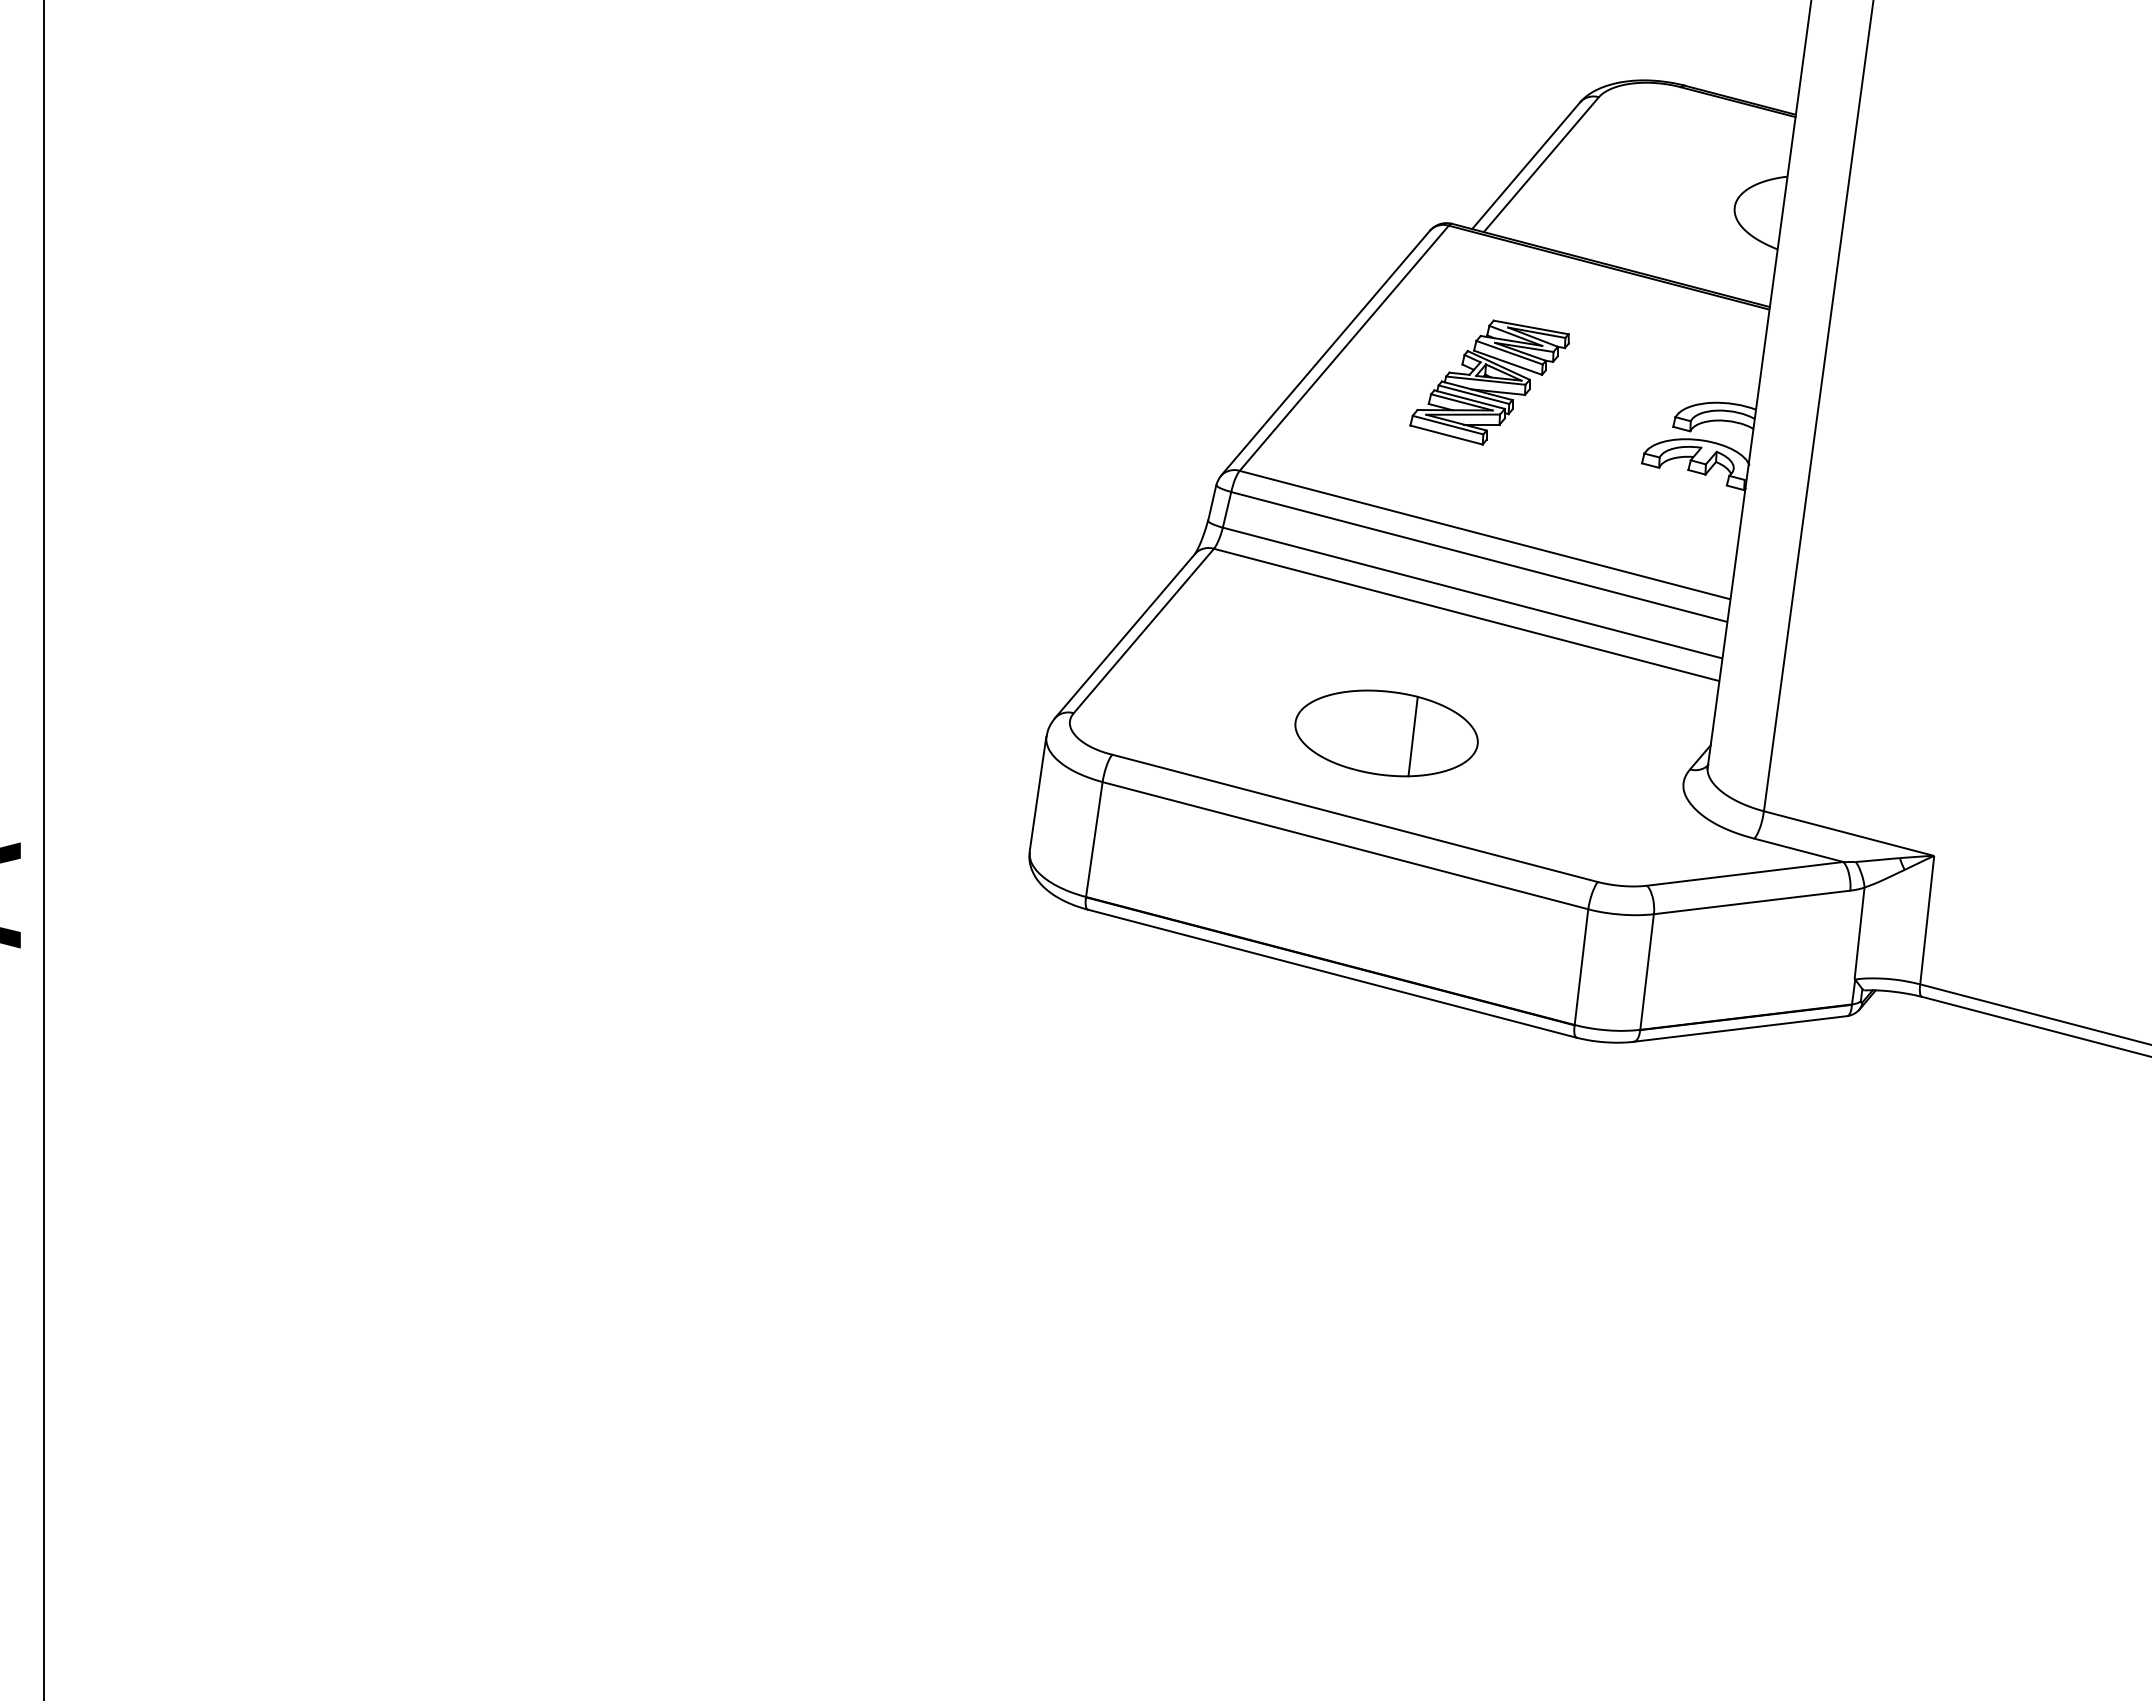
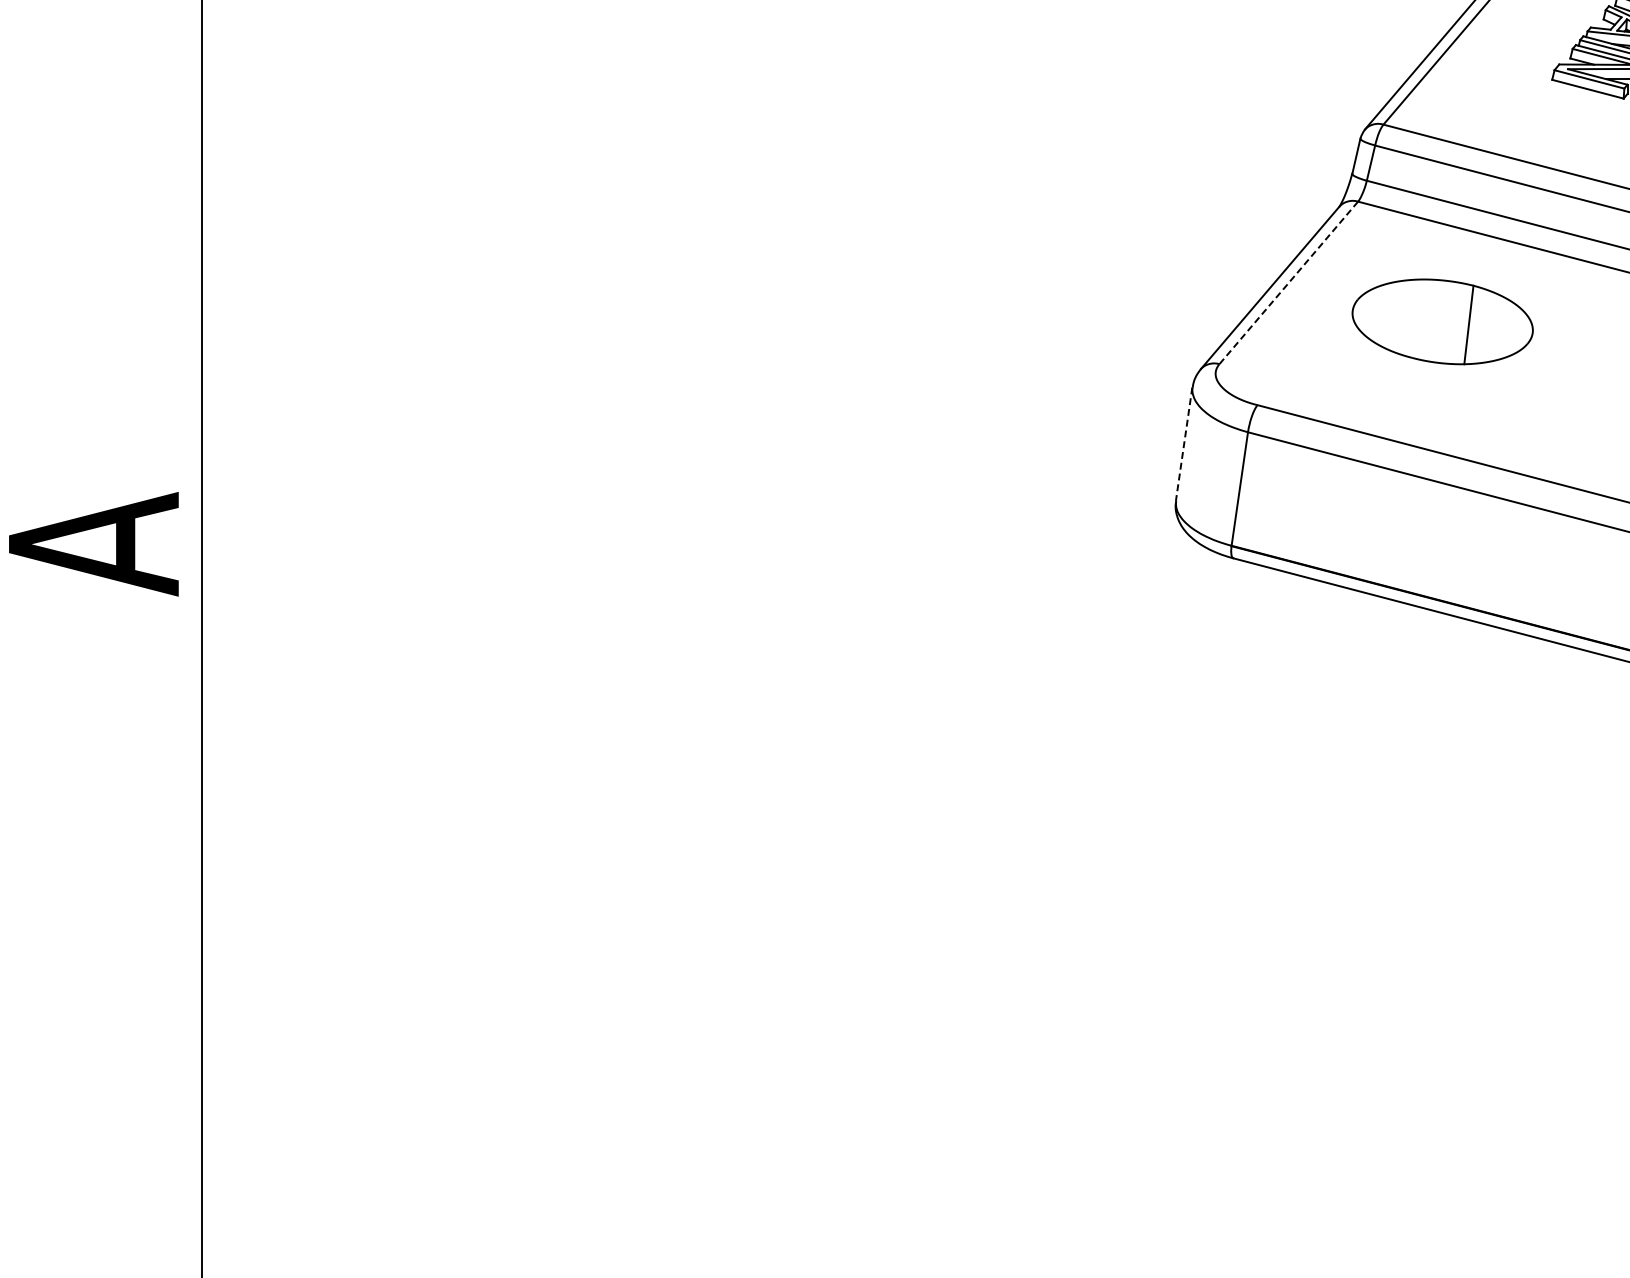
line: (1143, 631) -> (1288, 283), solid -> dashed
part: (1386, 733) -> (1442, 321), moved
line: (1037, 794) -> (1183, 444), solid -> dashed

